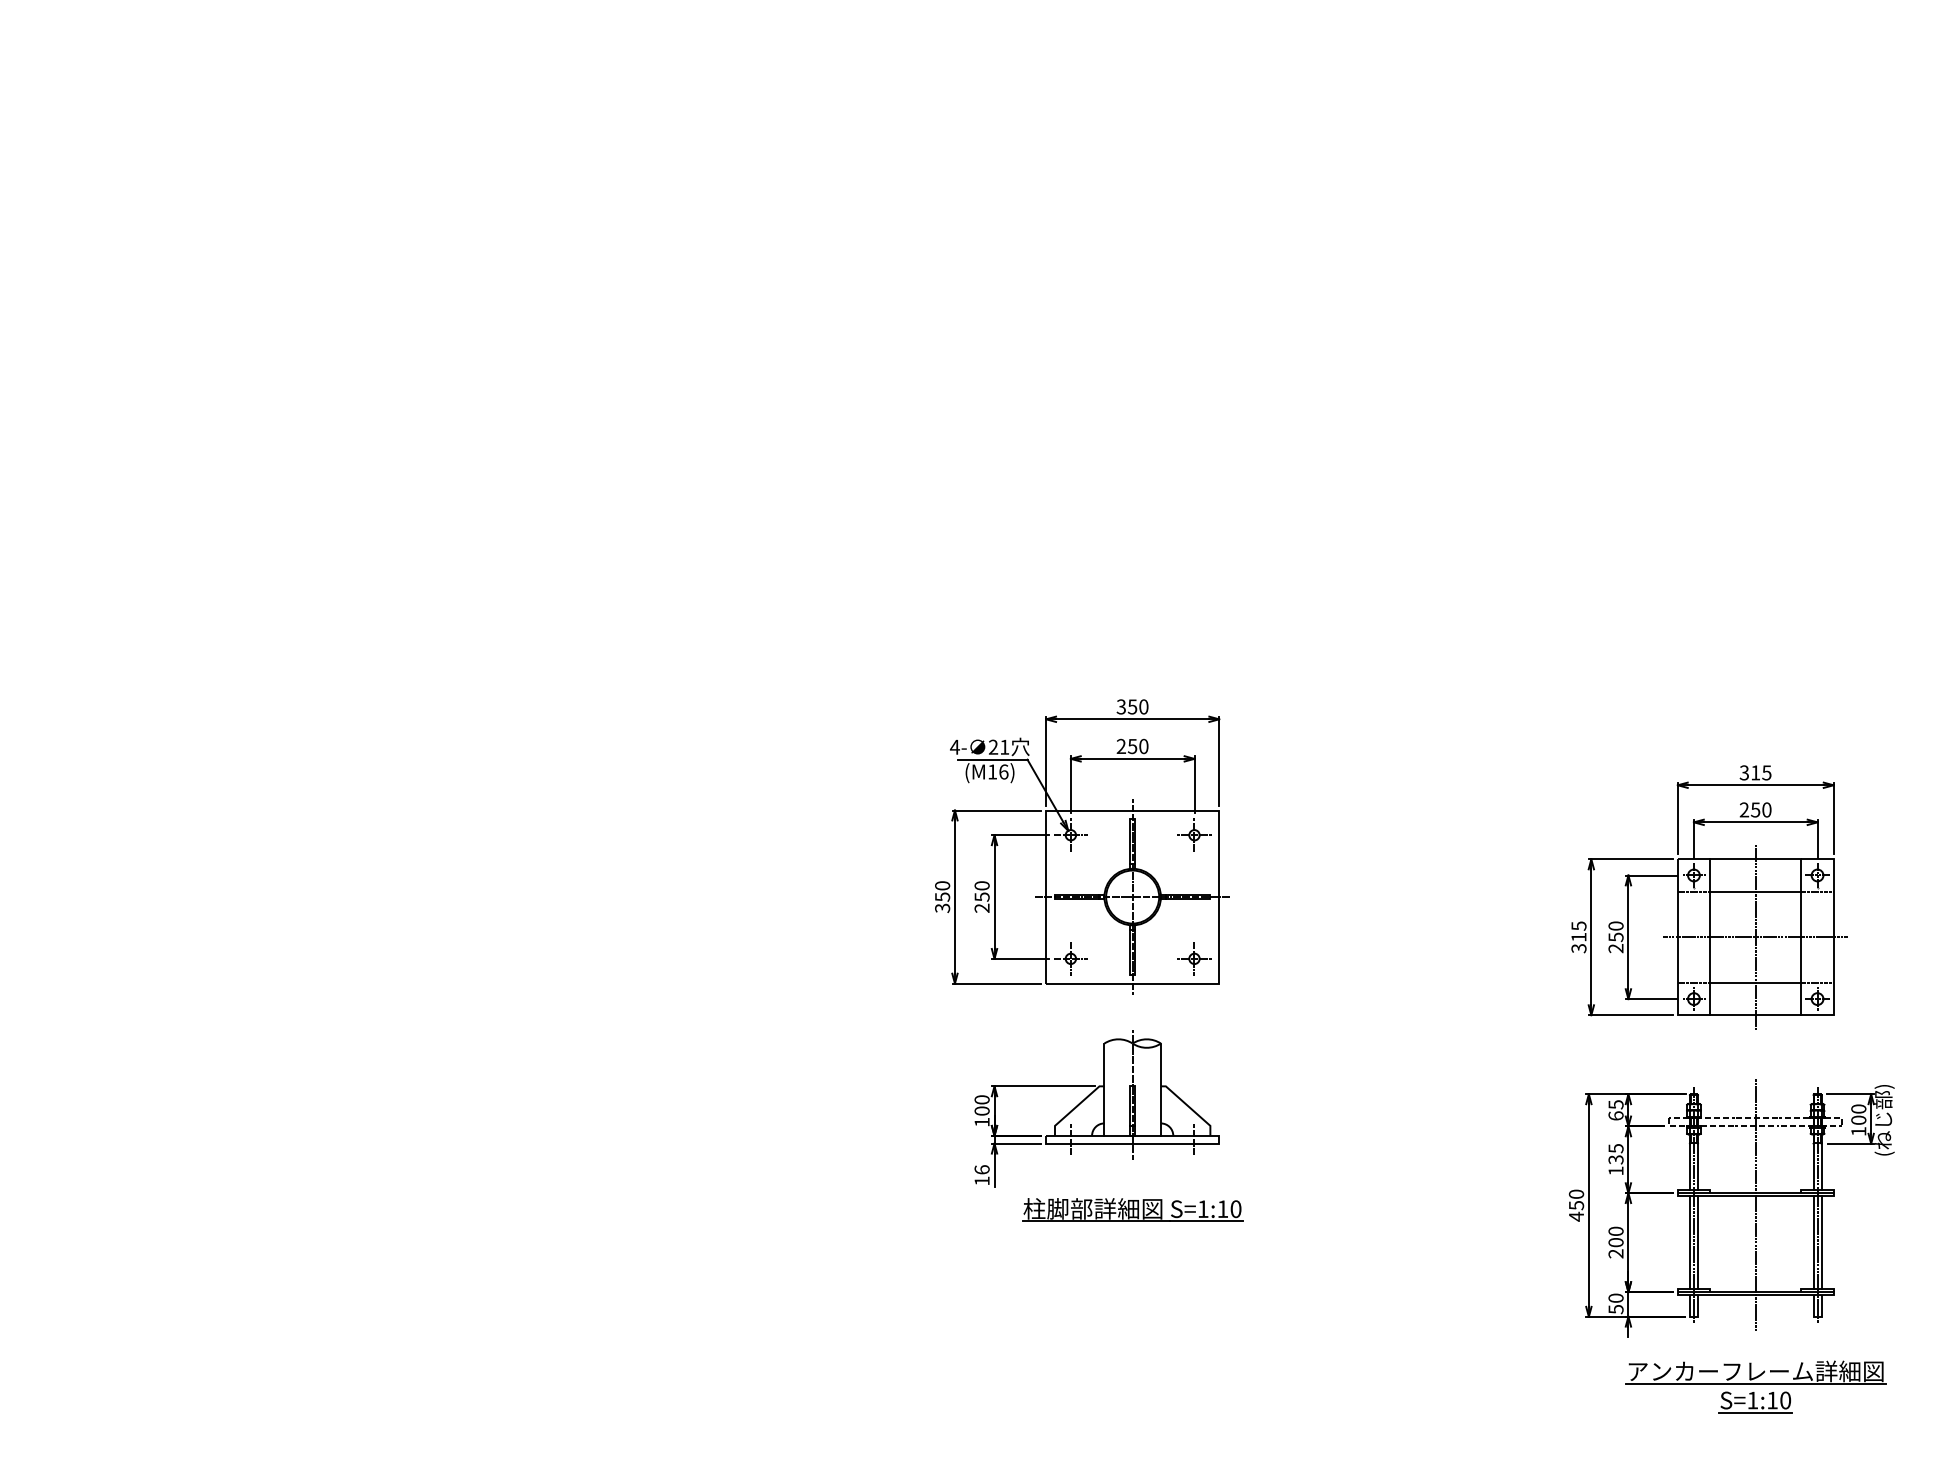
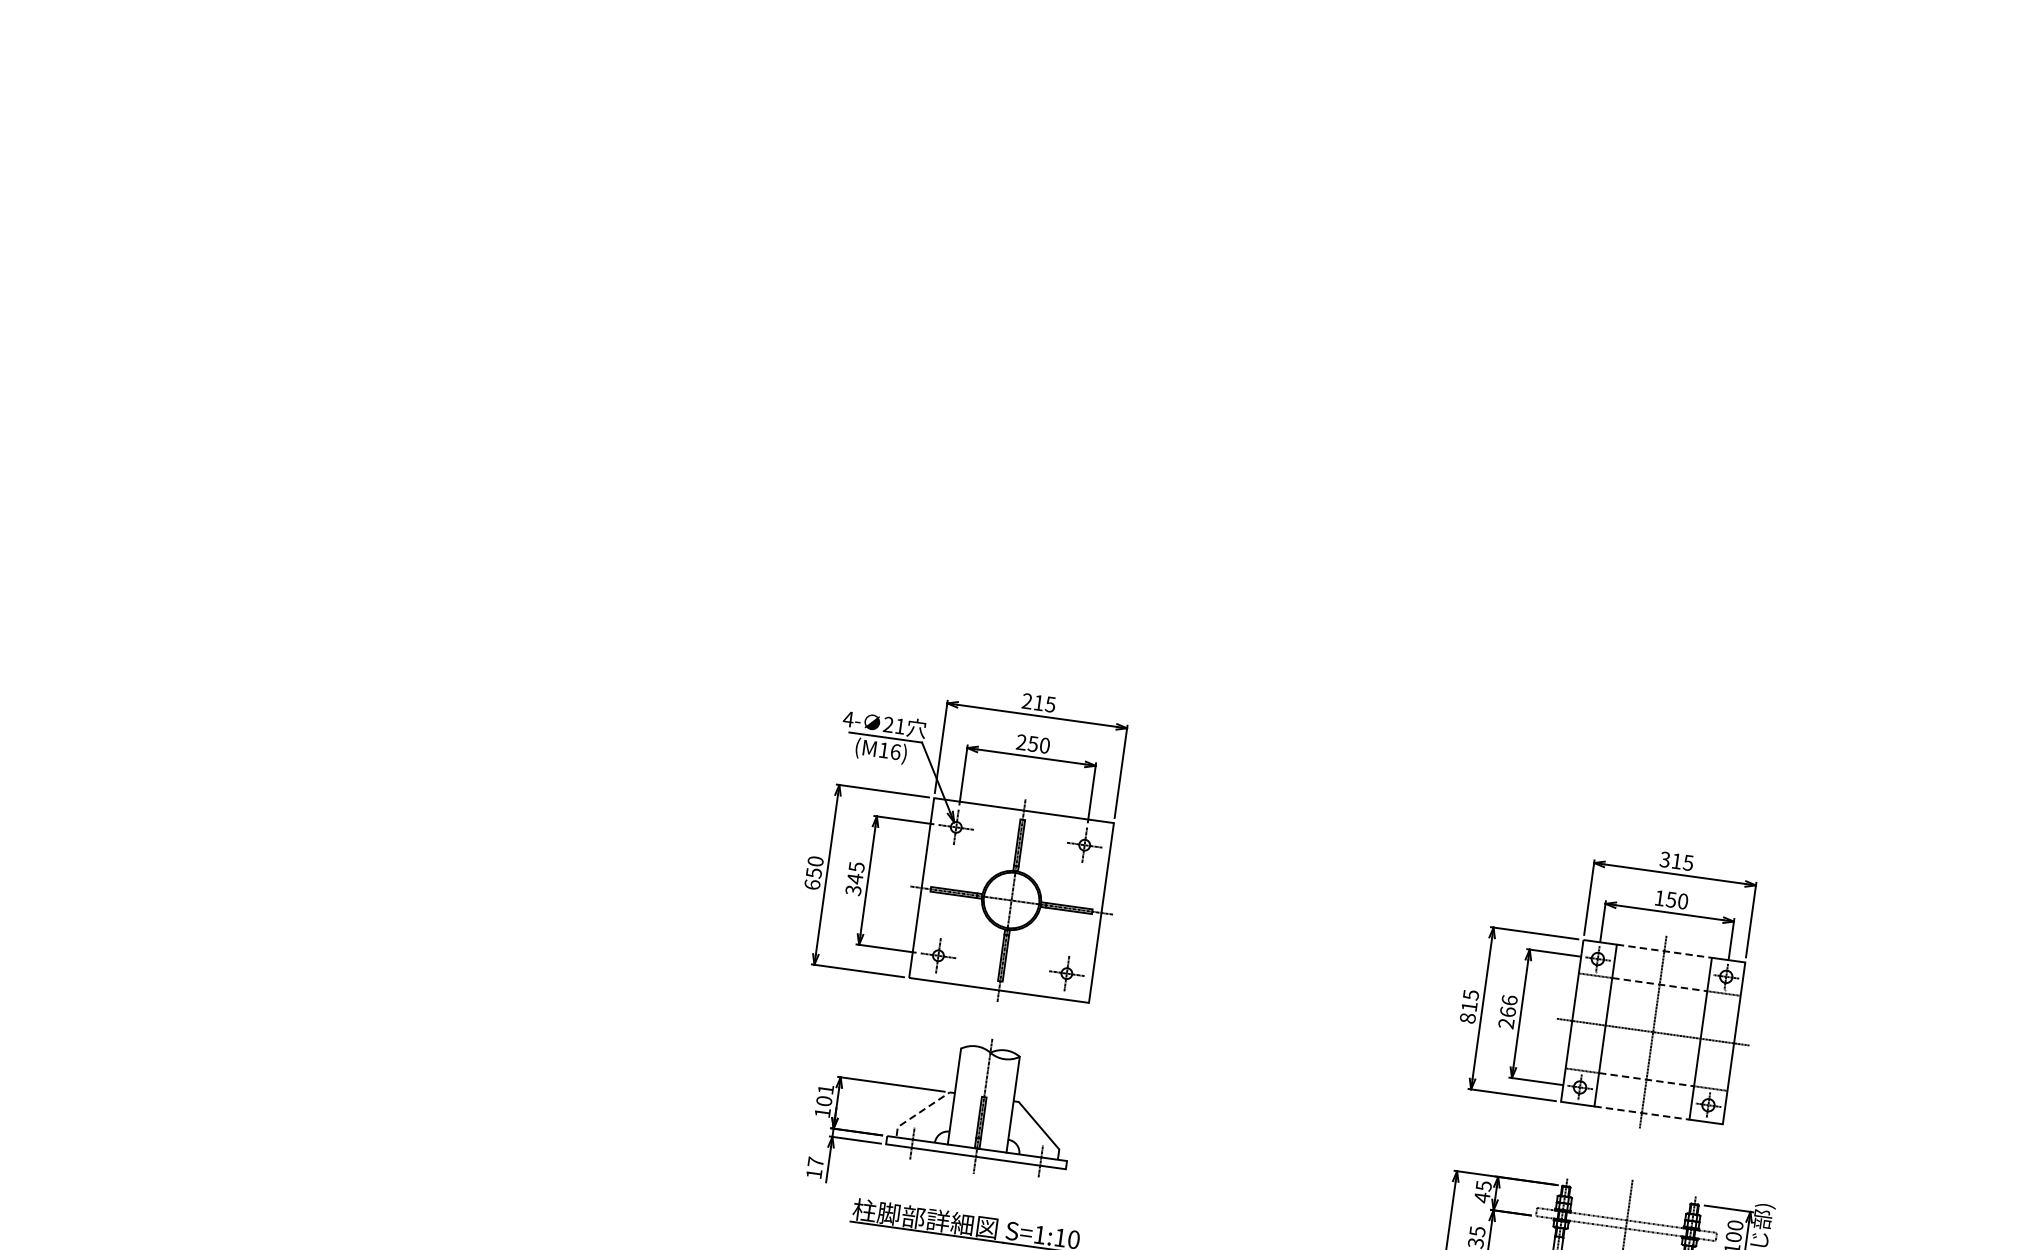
text: (1132, 706) -> (1038, 702), 350 -> 215
text: (1744, 809) -> (1659, 897), 250 -> 150
line: (1755, 859) -> (1664, 951), solid -> dashed
line: (1755, 891) -> (1659, 984), solid -> dashed
text: (981, 897) -> (854, 879), 250 -> 345
text: (942, 908) -> (812, 884), 350 -> 650
text: (1615, 931) -> (1508, 1005), 250 -> 266
text: (1578, 948) -> (1467, 1018), 315 -> 815
line: (1755, 983) -> (1646, 1080), solid -> dashed
line: (1755, 1015) -> (1641, 1113), solid -> dashed
text: (981, 1099) -> (825, 1089), 100 -> 101
line: (1075, 1108) -> (921, 1111), solid -> dashed
text: (1615, 1116) -> (1481, 1198), 65 -> 45
text: (981, 1169) -> (815, 1161), 16 -> 17

